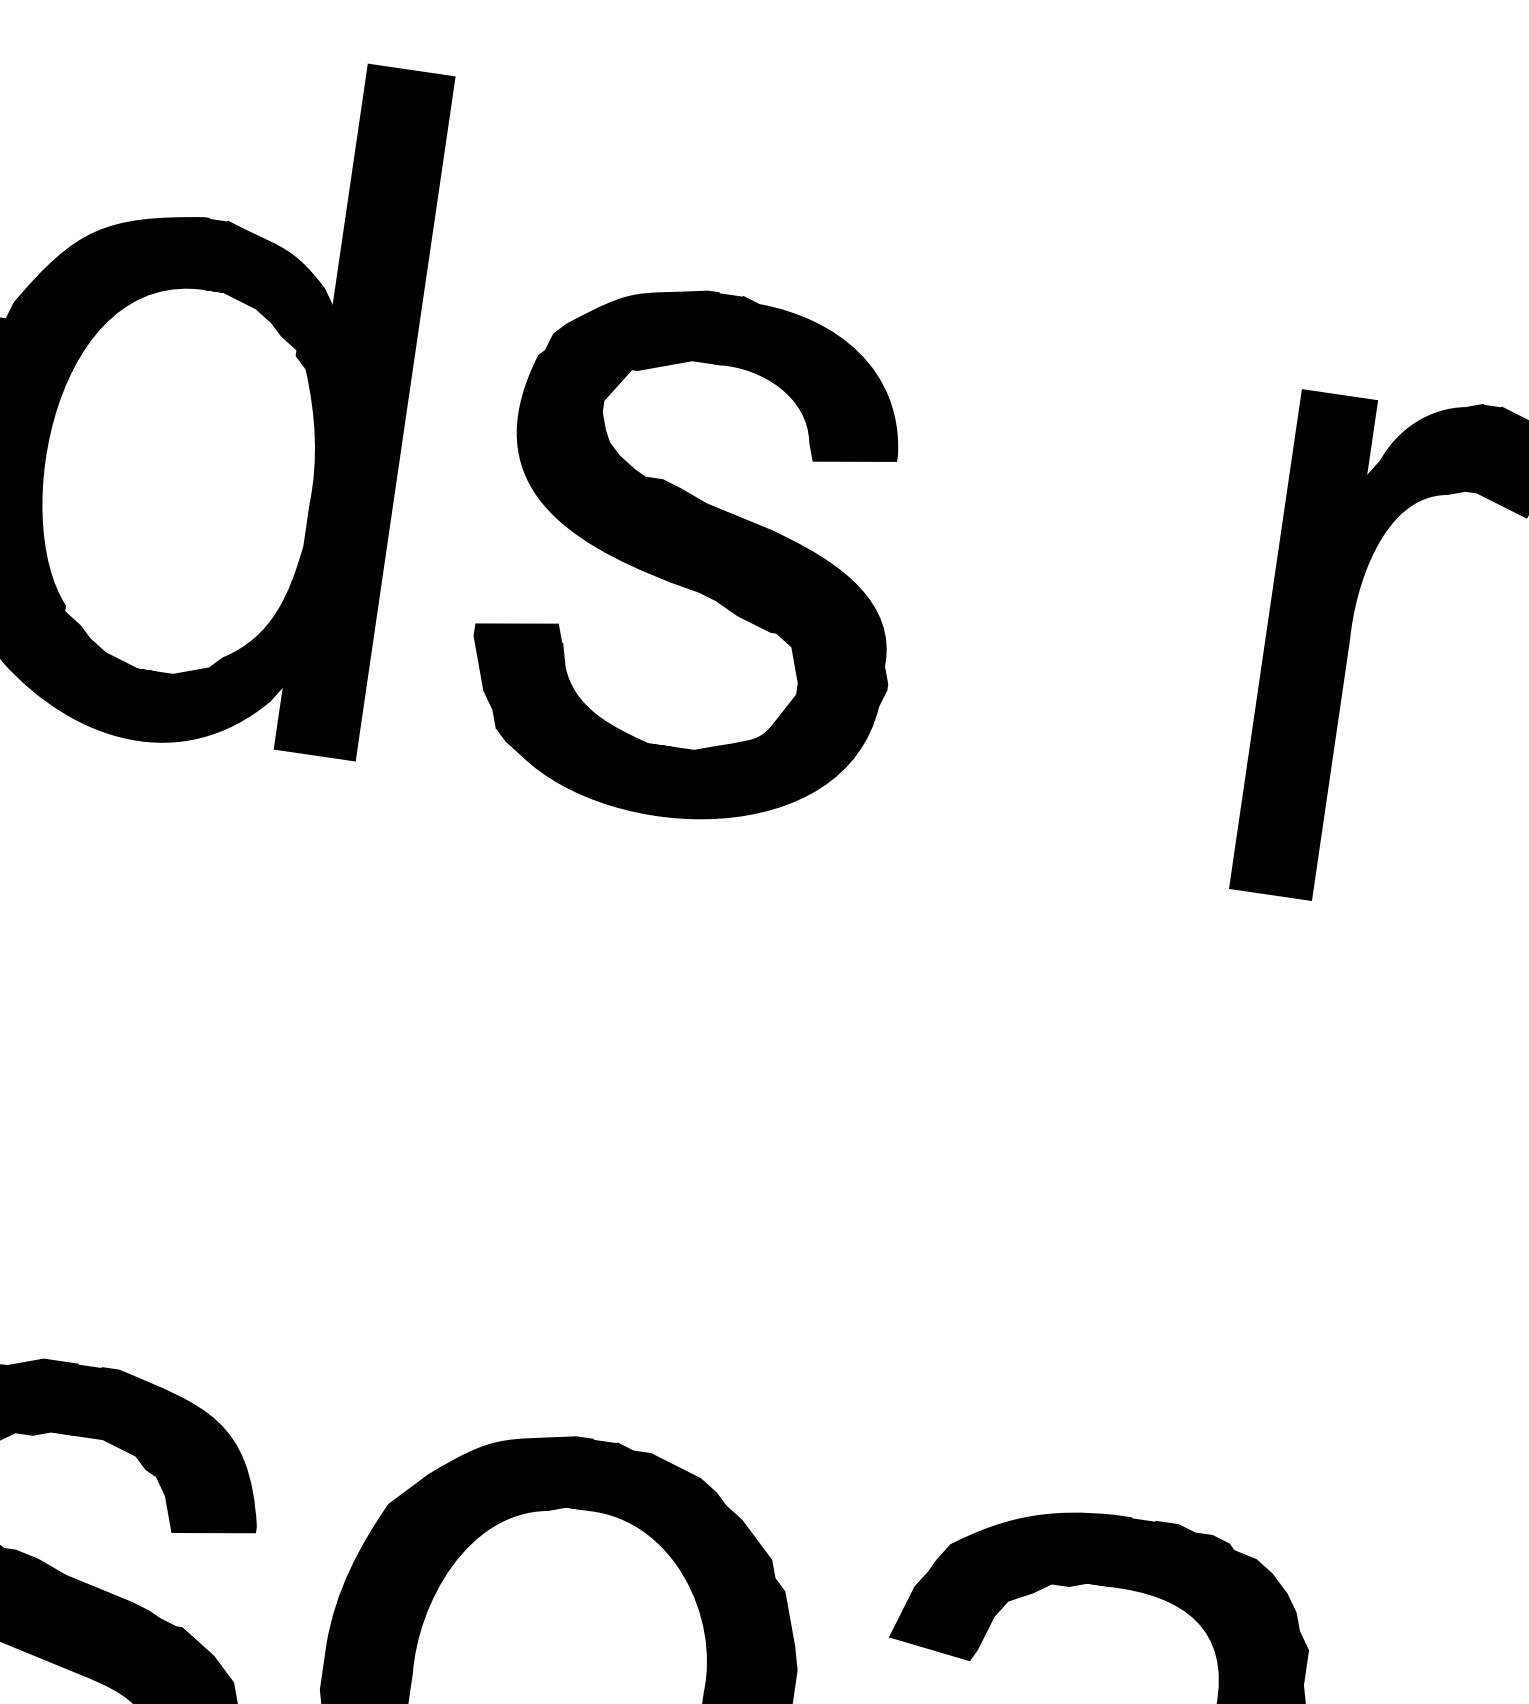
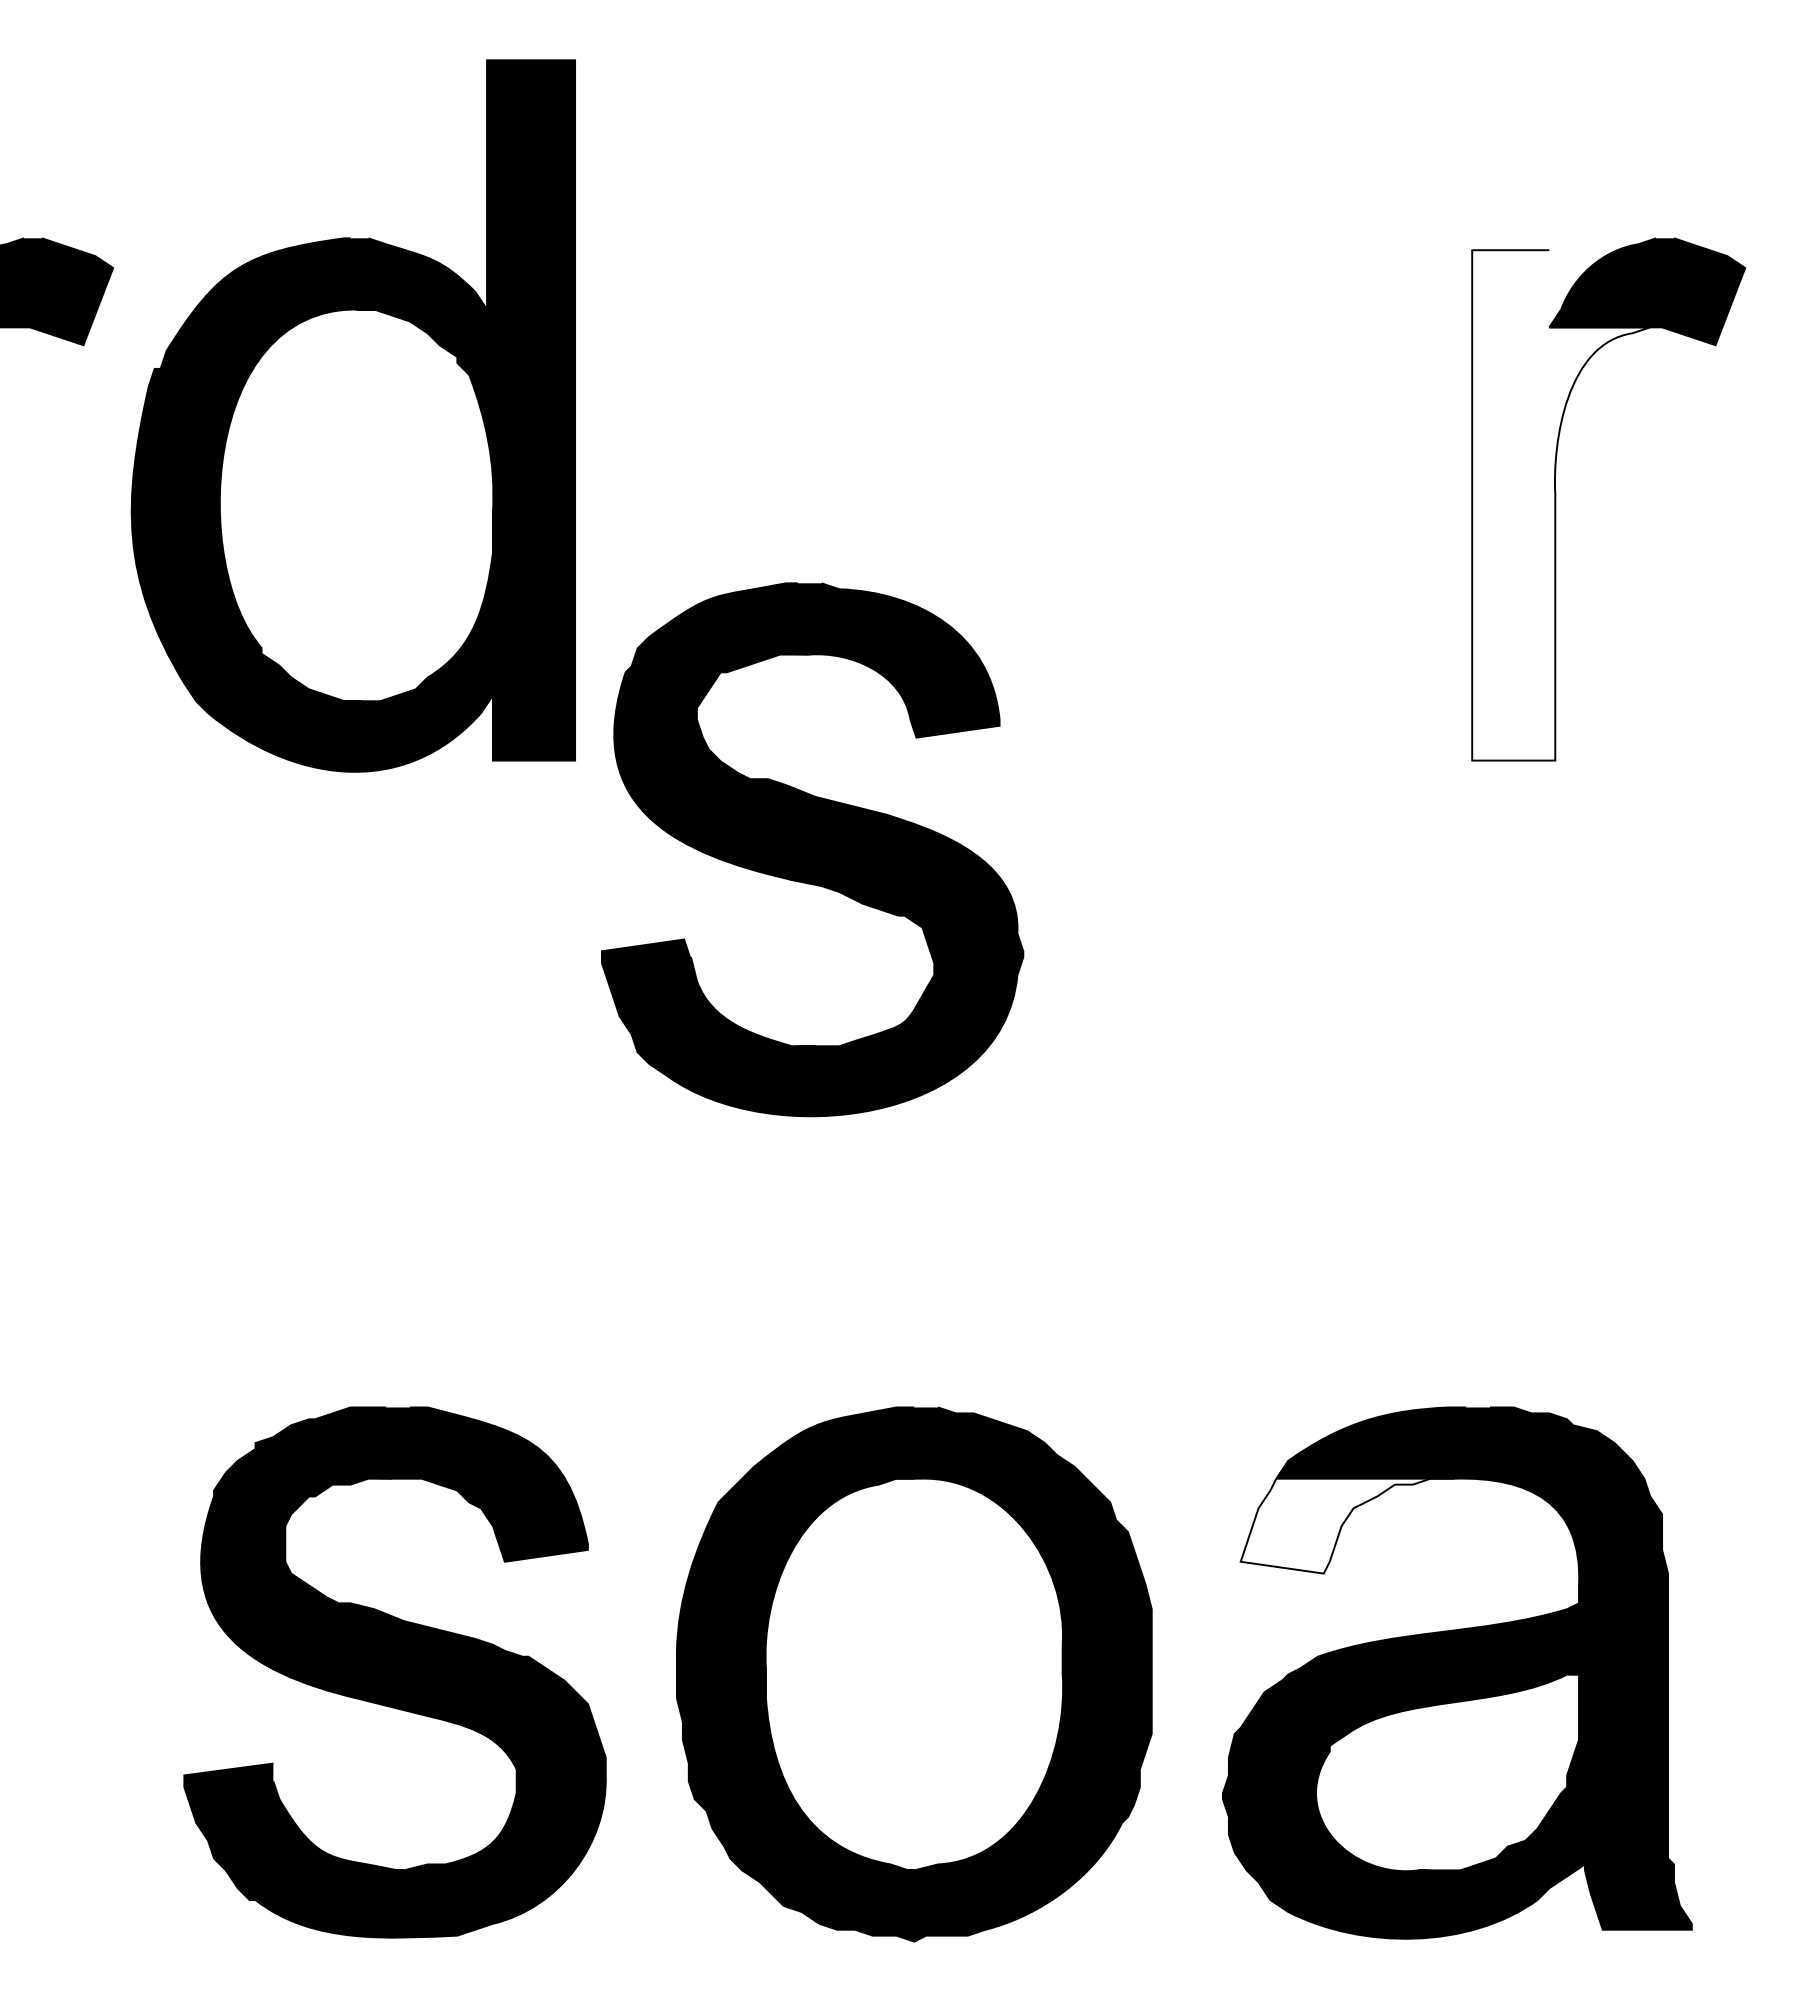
part: (696, 555) -> (812, 849), moved
fill: (1353, 651) -> (1561, 505), removed
fill: (999, 1616) -> (1347, 1525), removed

